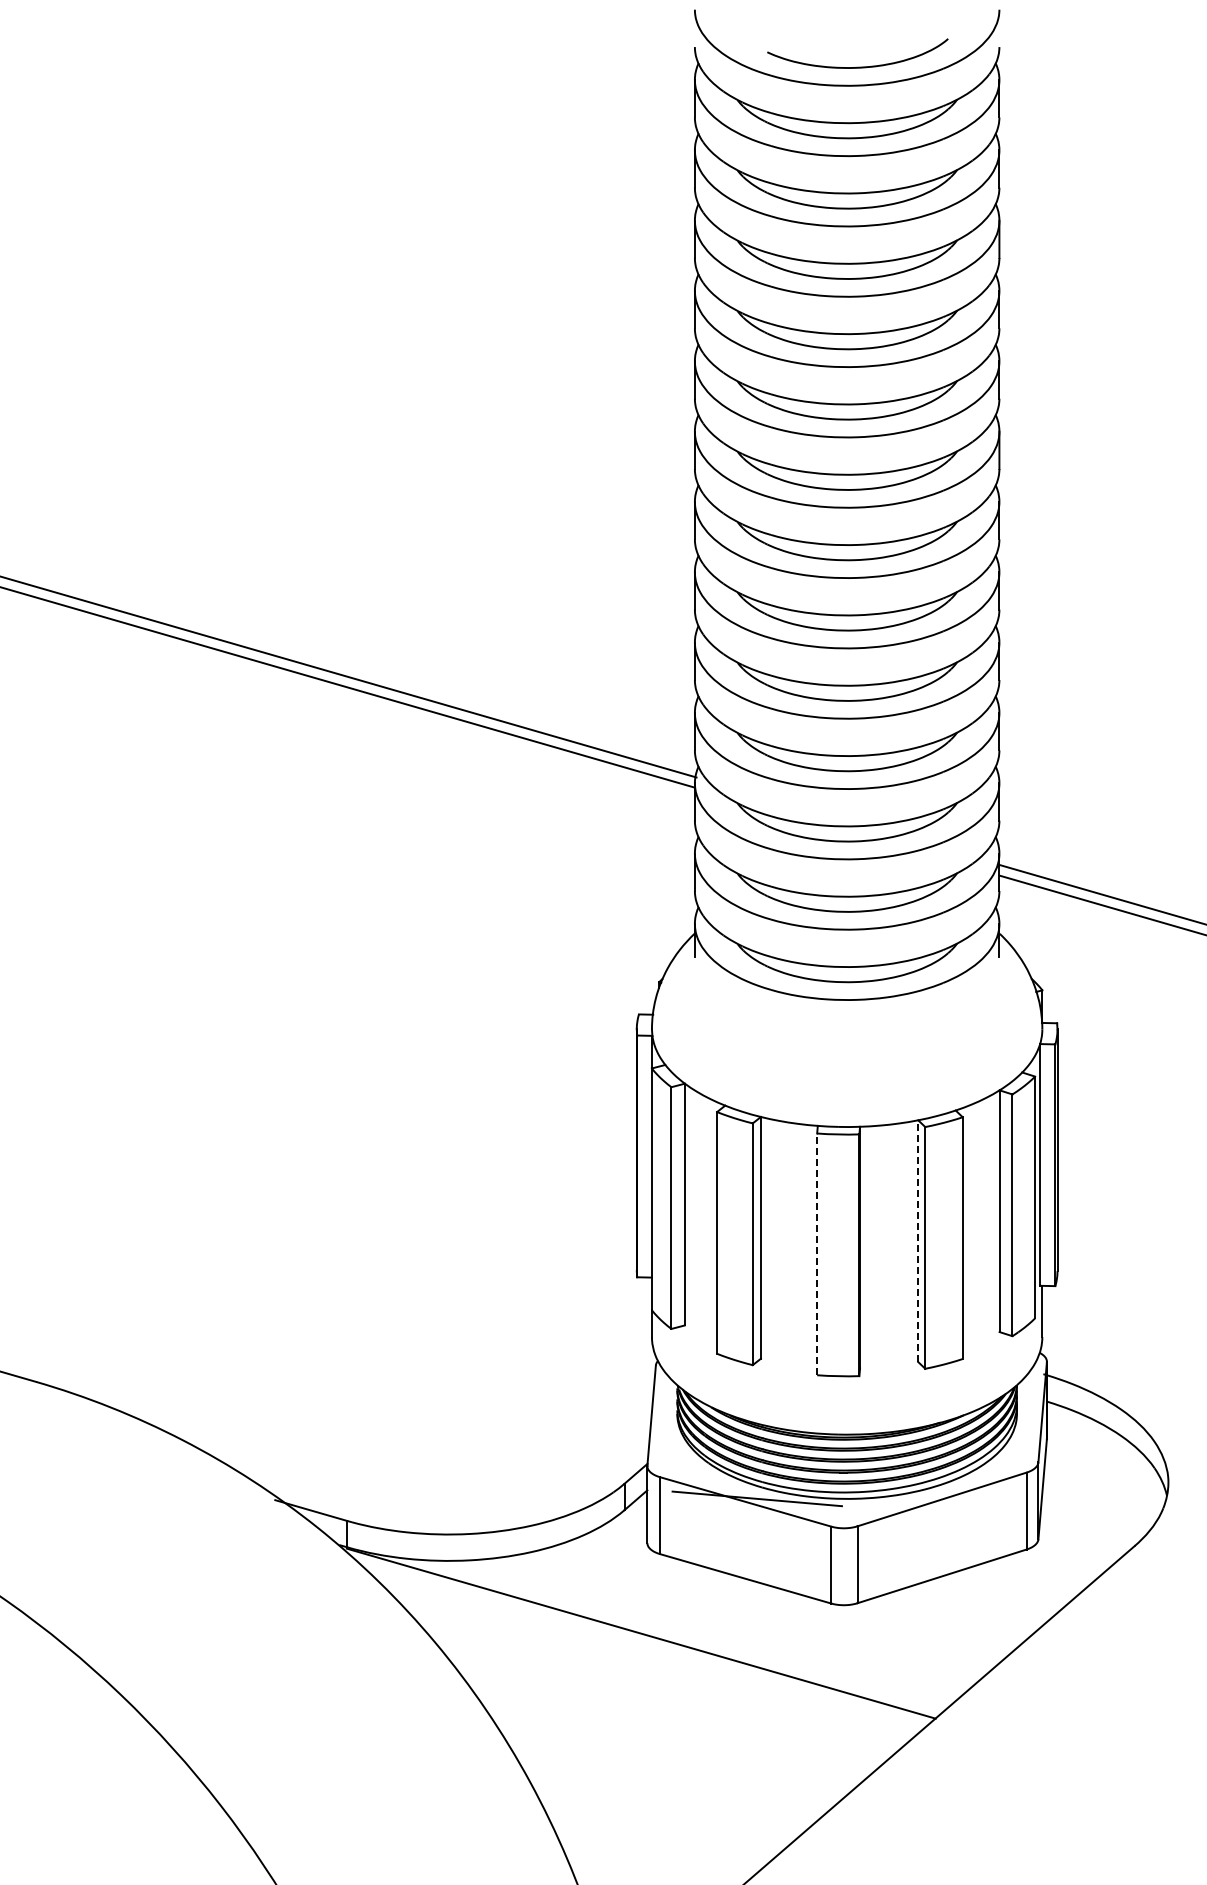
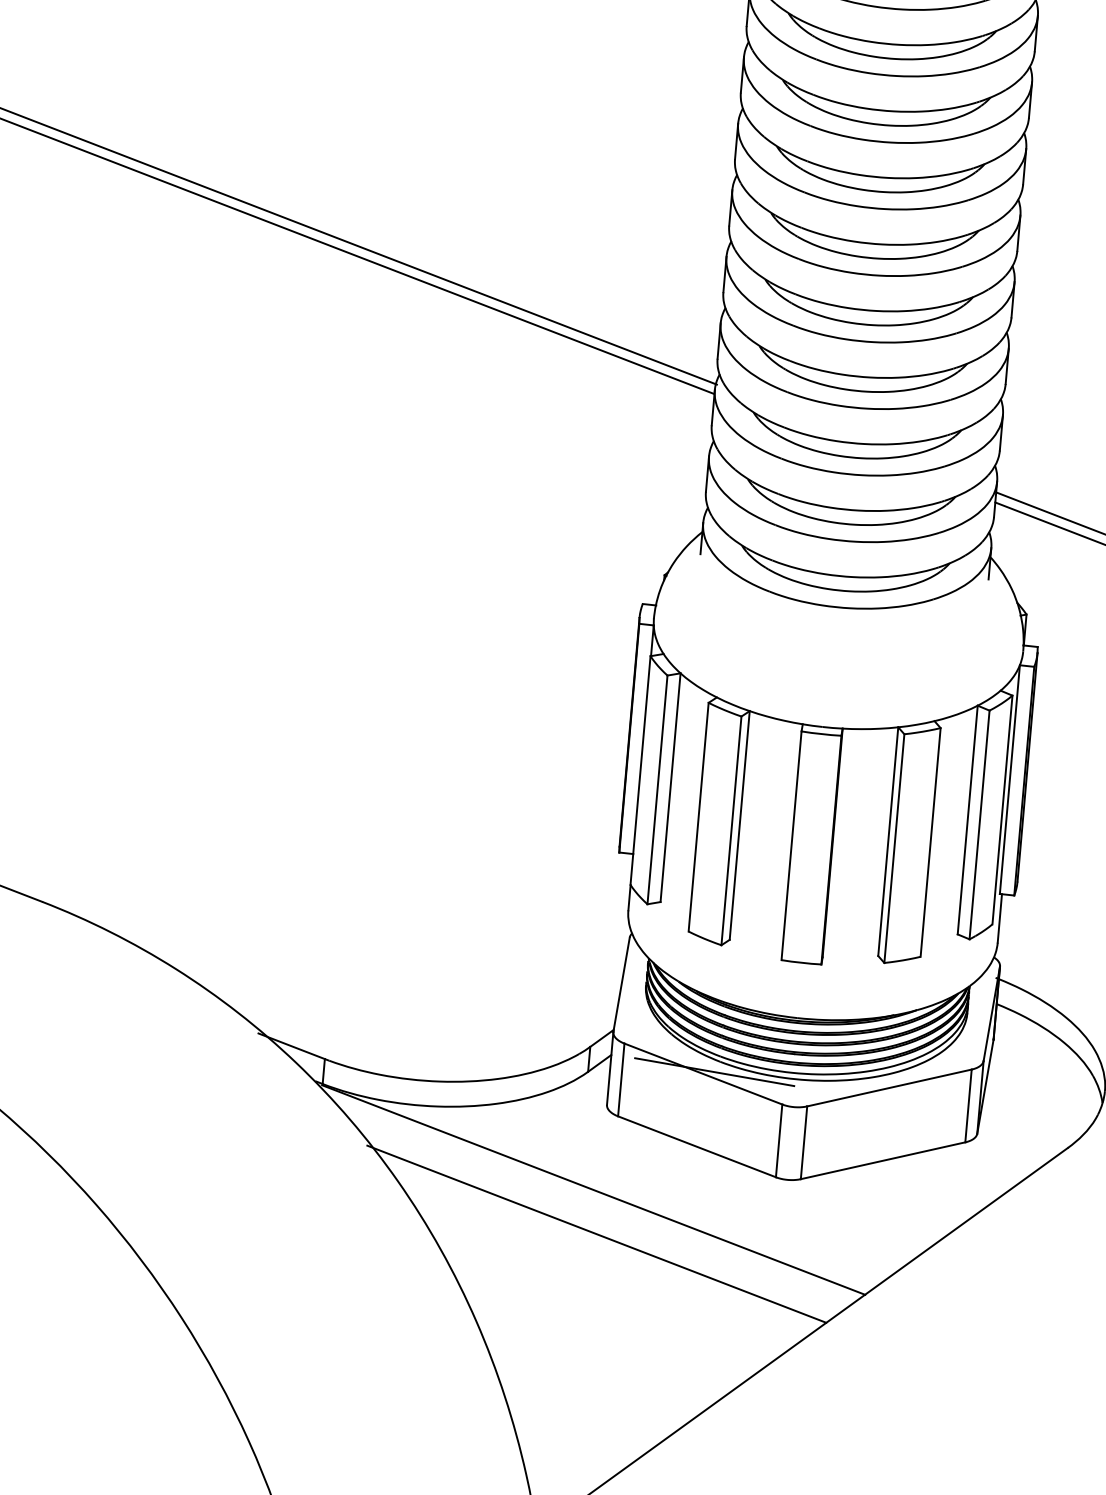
line: (918, 1241) -> (888, 841), dashed -> solid
line: (817, 1254) -> (791, 845), dashed -> solid
line: (648, 1679) -> (596, 1234), added

